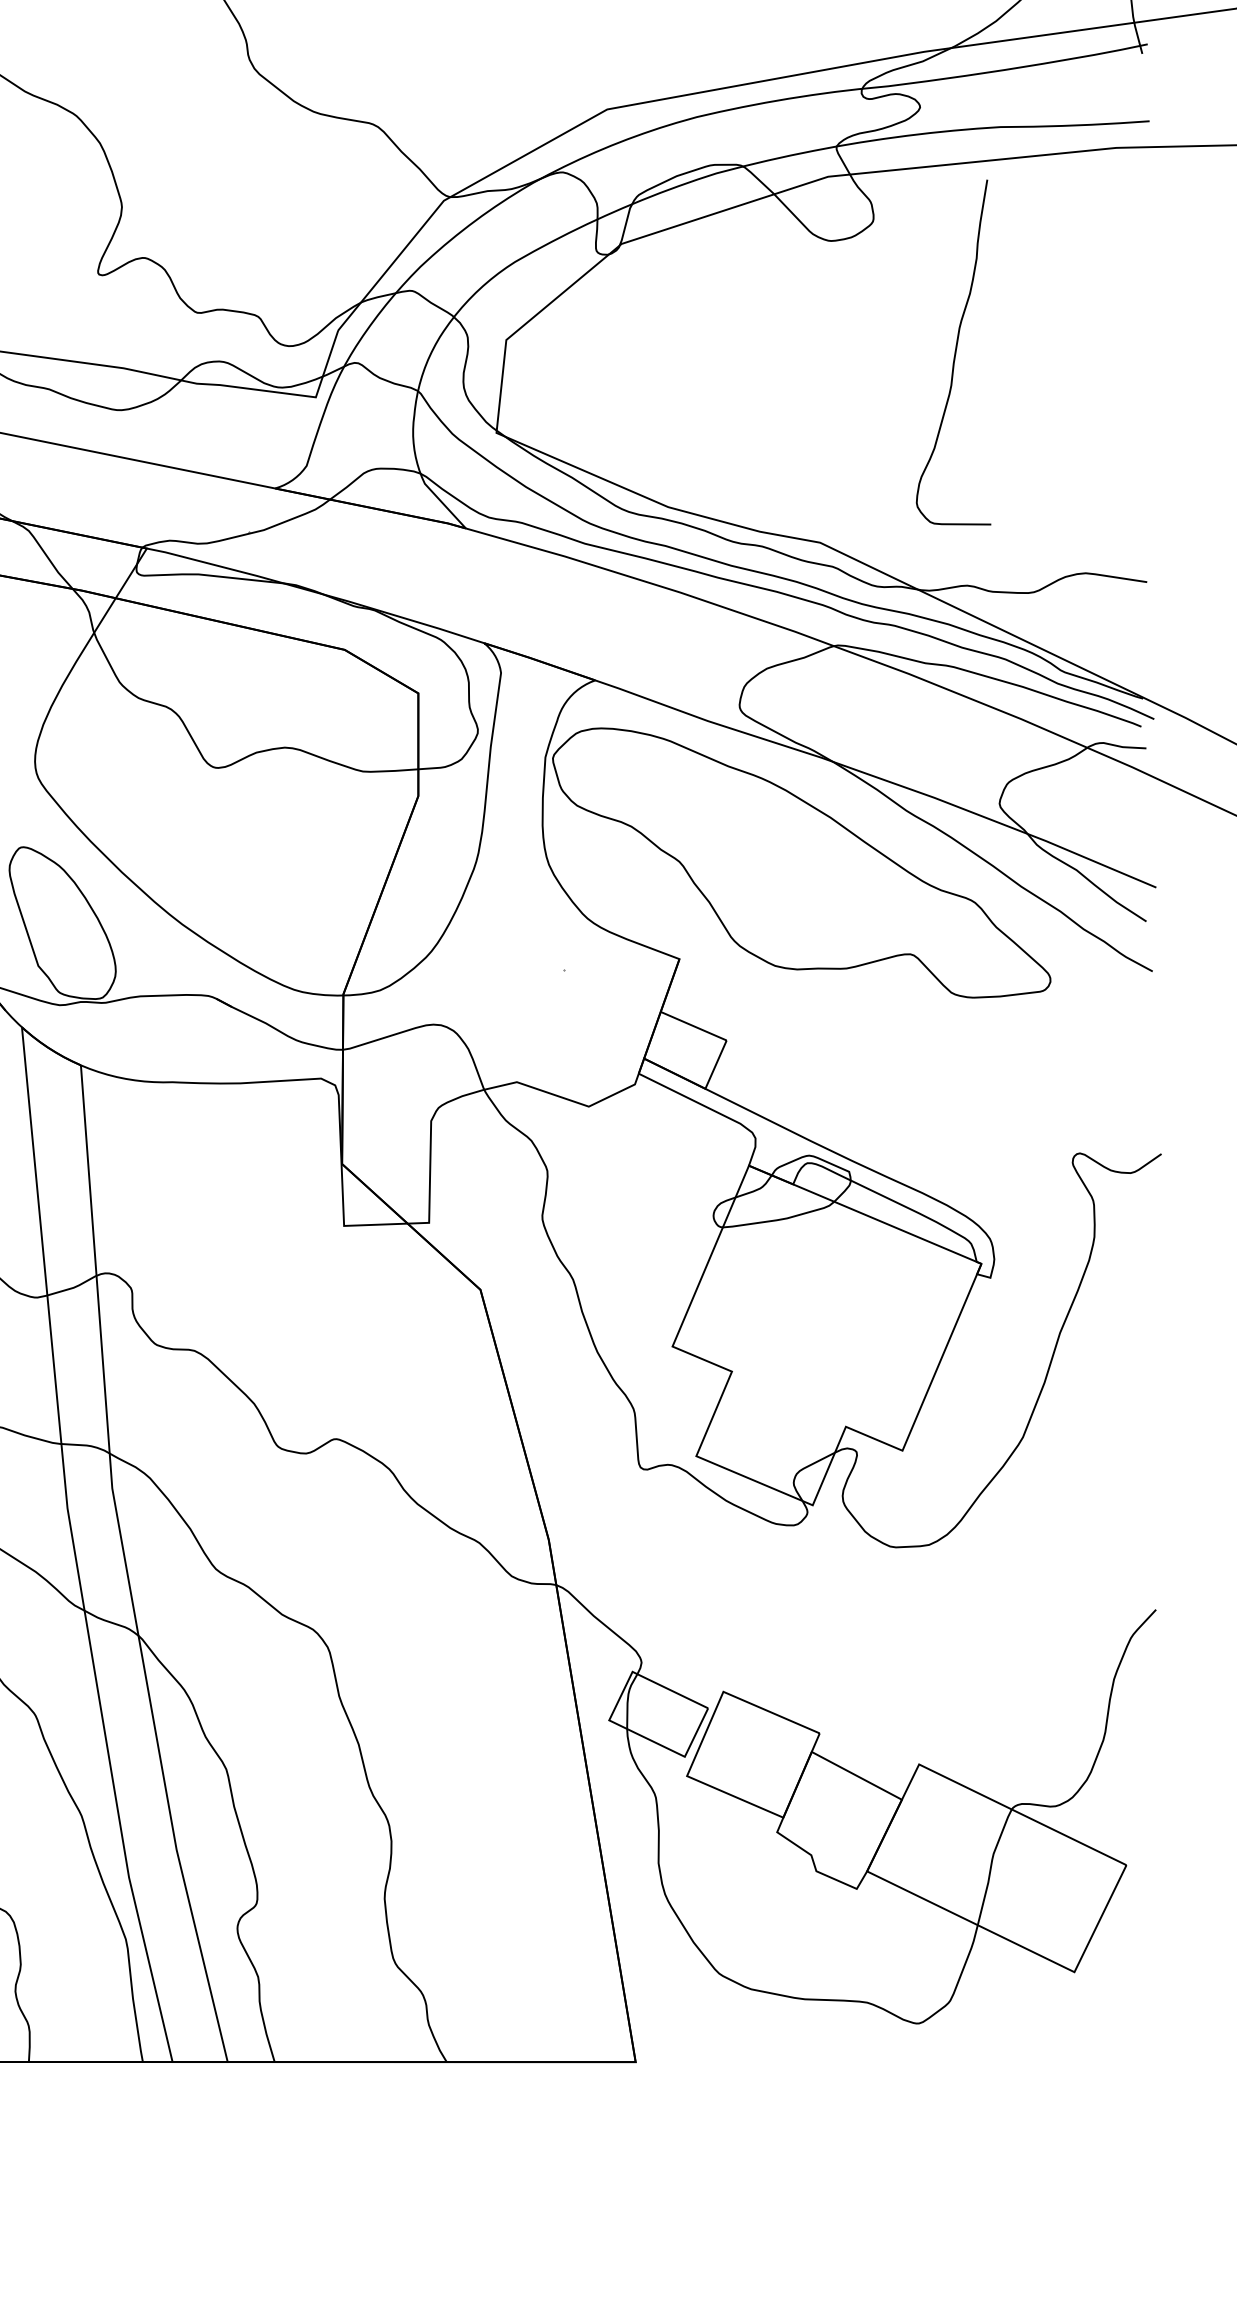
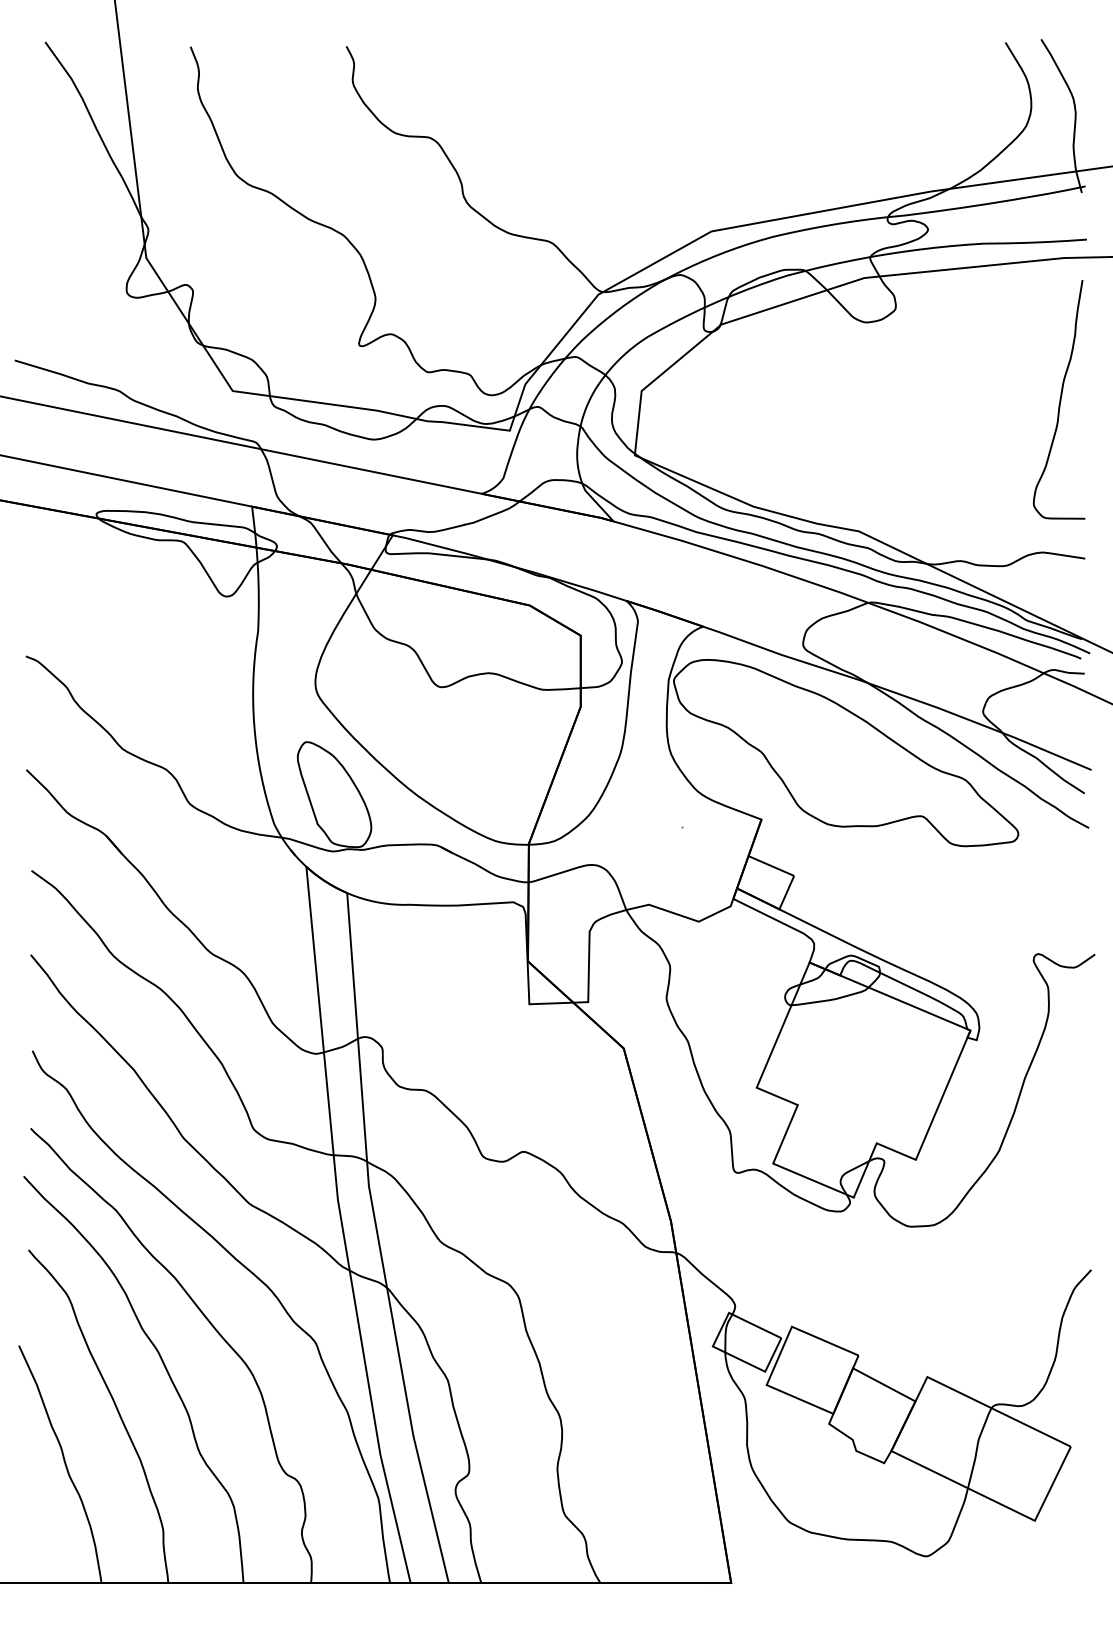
curve: (953, 352) -> (1059, 399), moved

